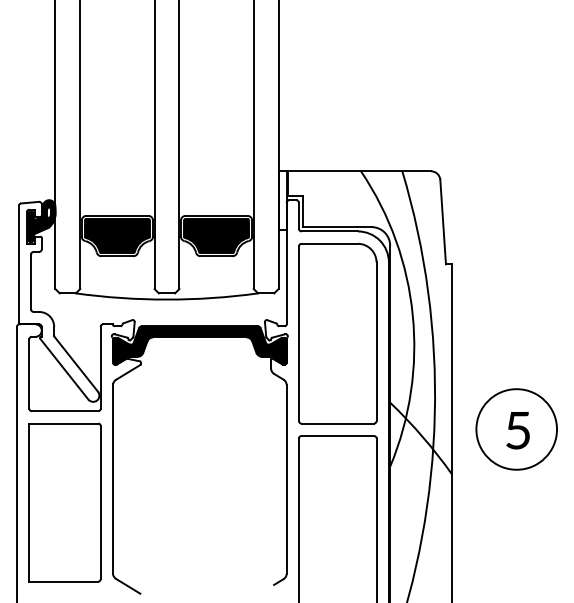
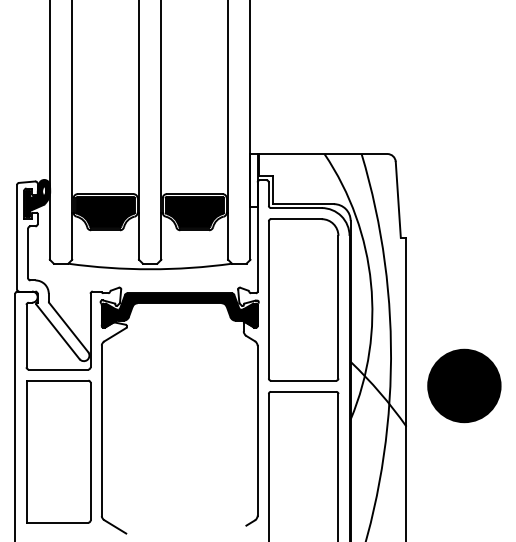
fill: (516, 429) -> (464, 386), added

